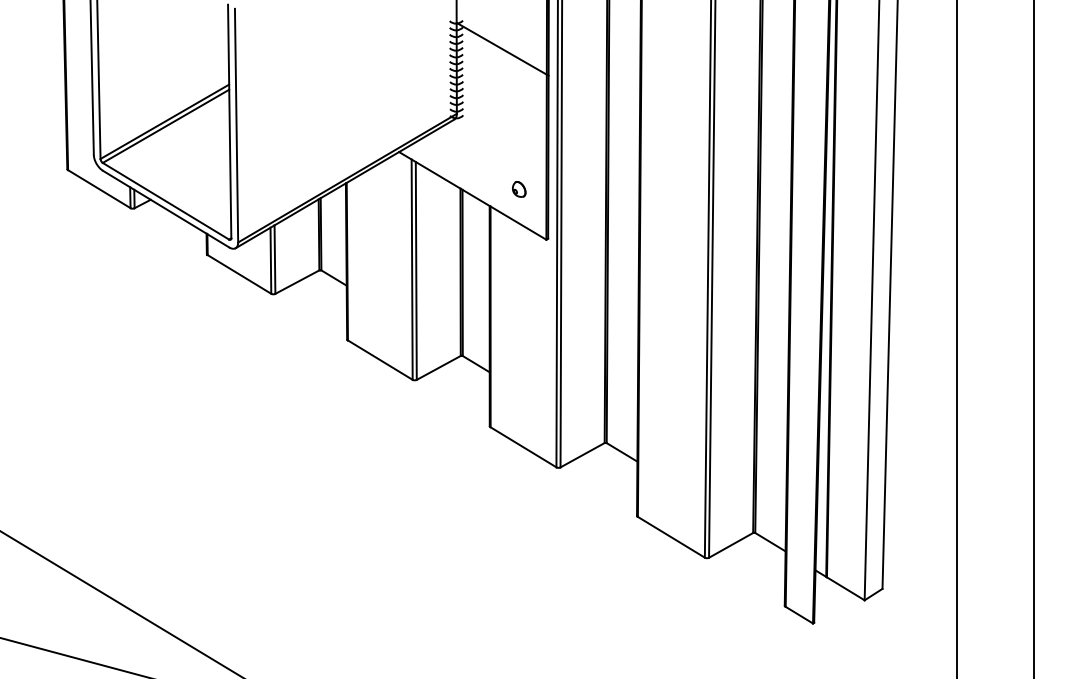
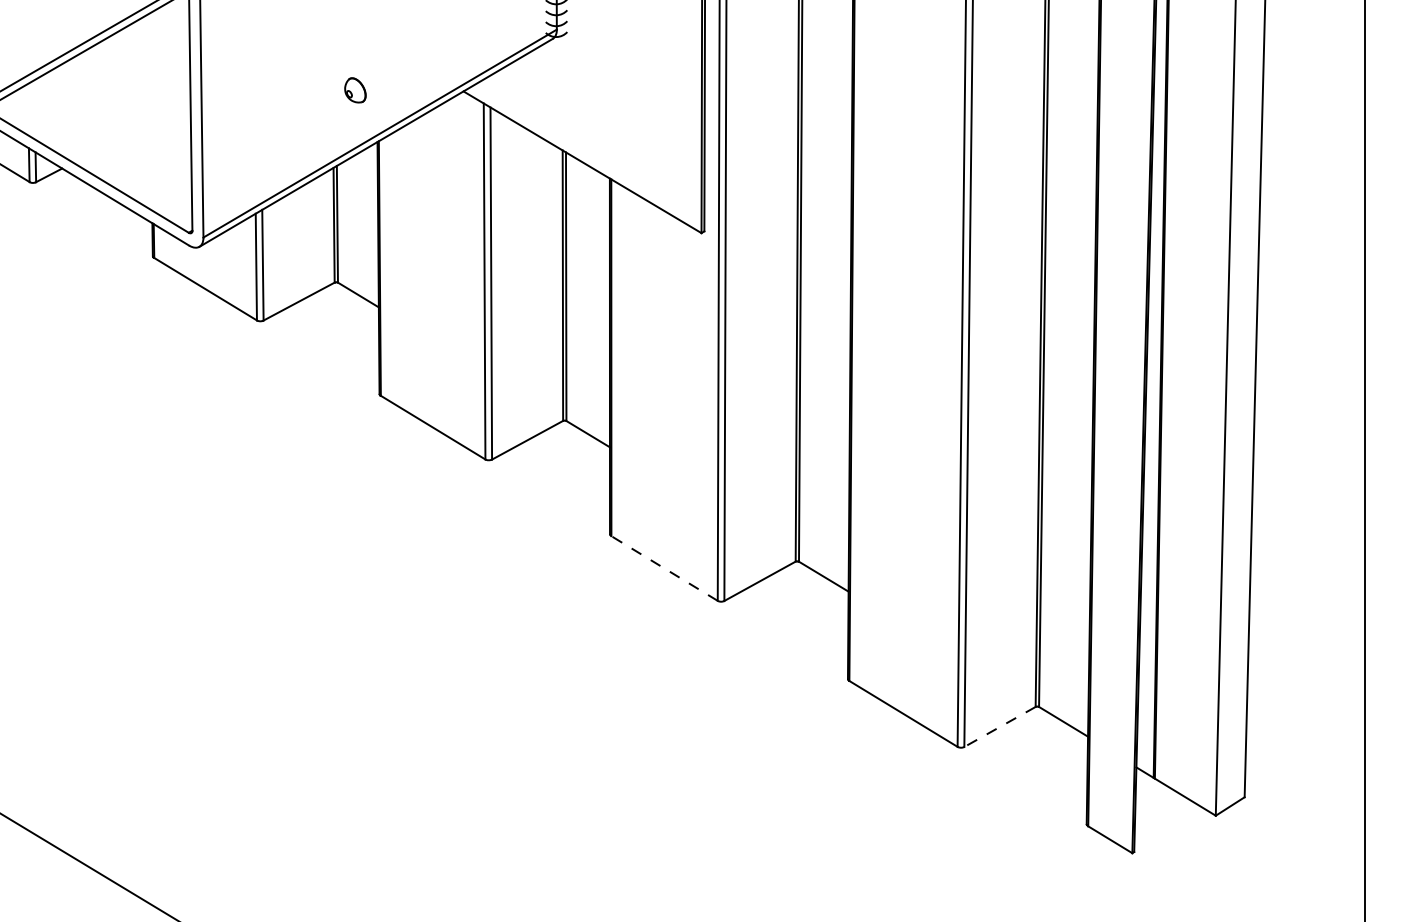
part: (519, 189) -> (355, 90), moved
line: (523, 447) -> (664, 568), solid -> dashed
line: (730, 545) -> (999, 727), solid -> dashed

